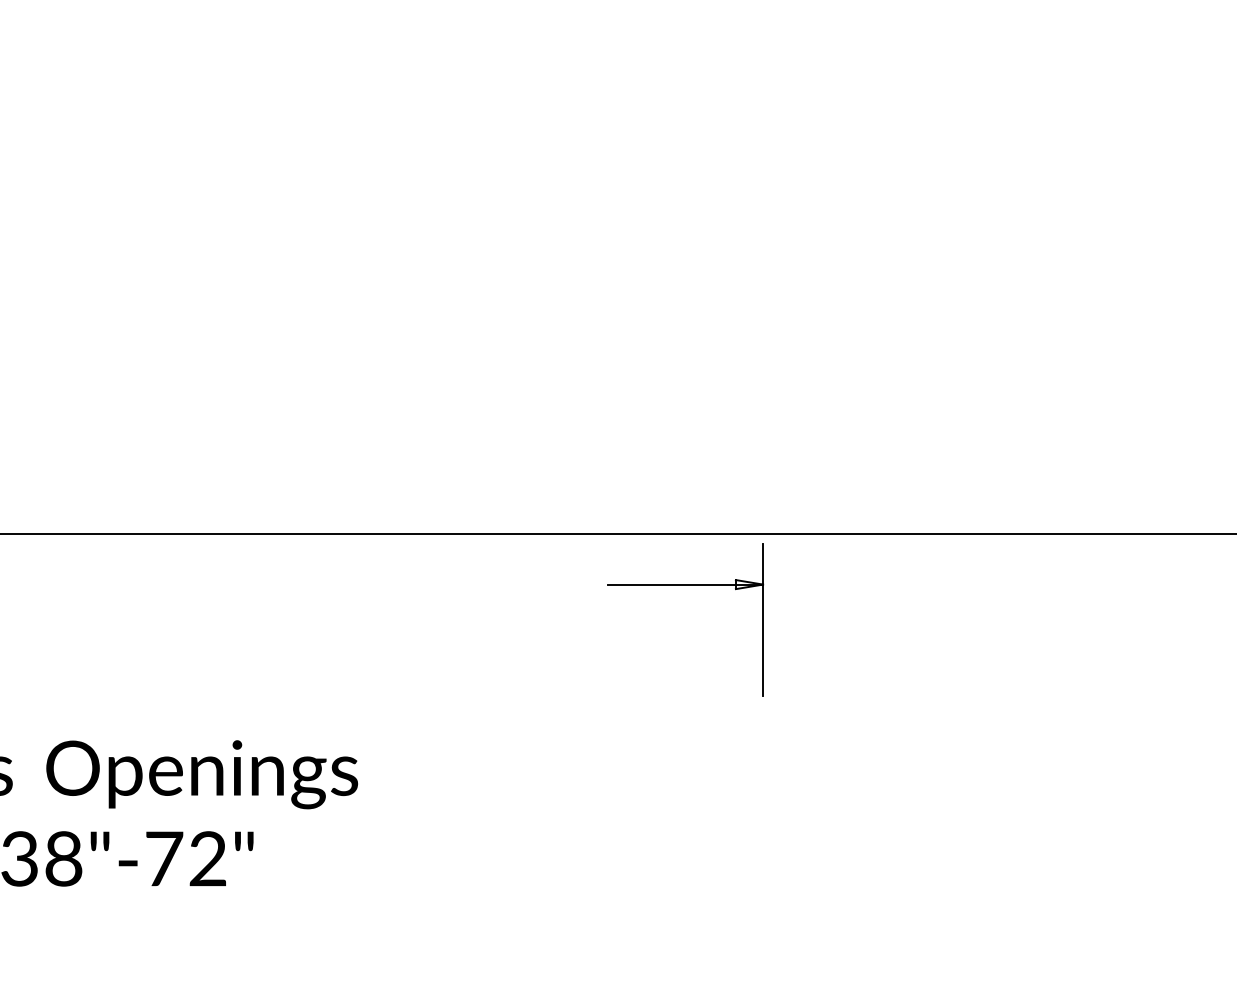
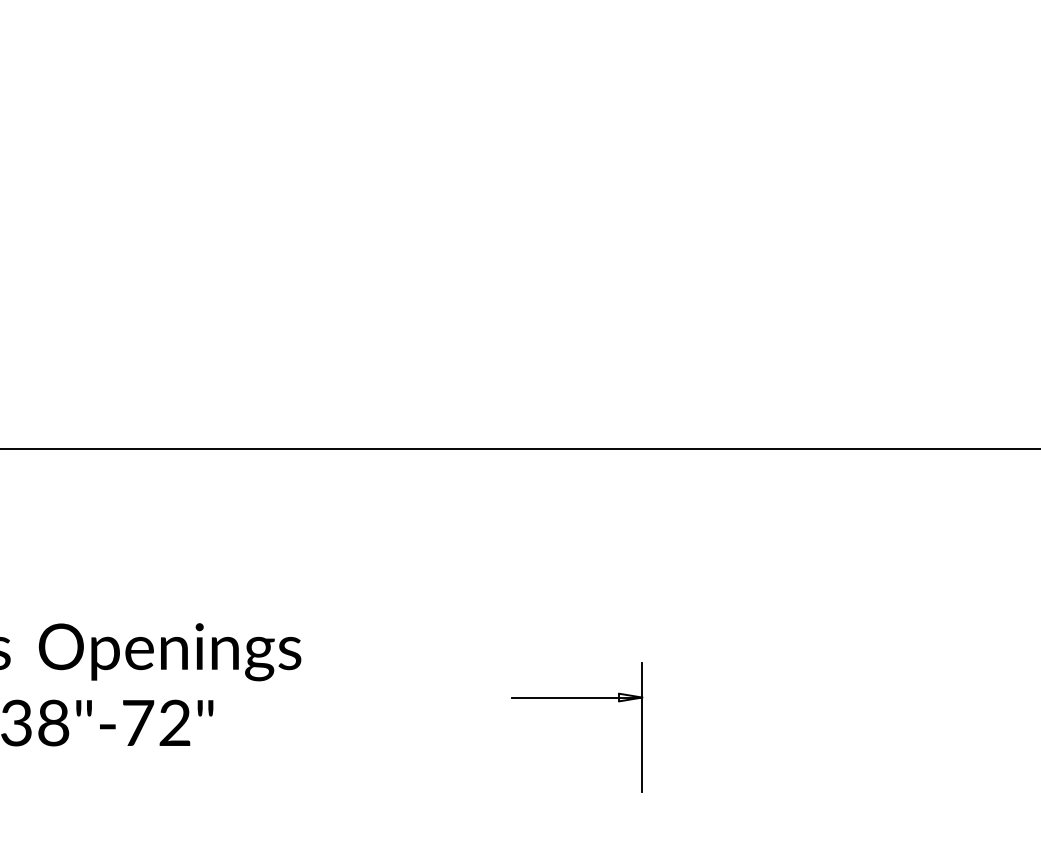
part: (685, 585) -> (576, 698), moved

